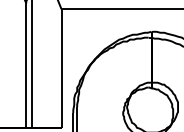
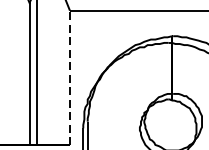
line: (61, 68) -> (69, 77), solid -> dashed

